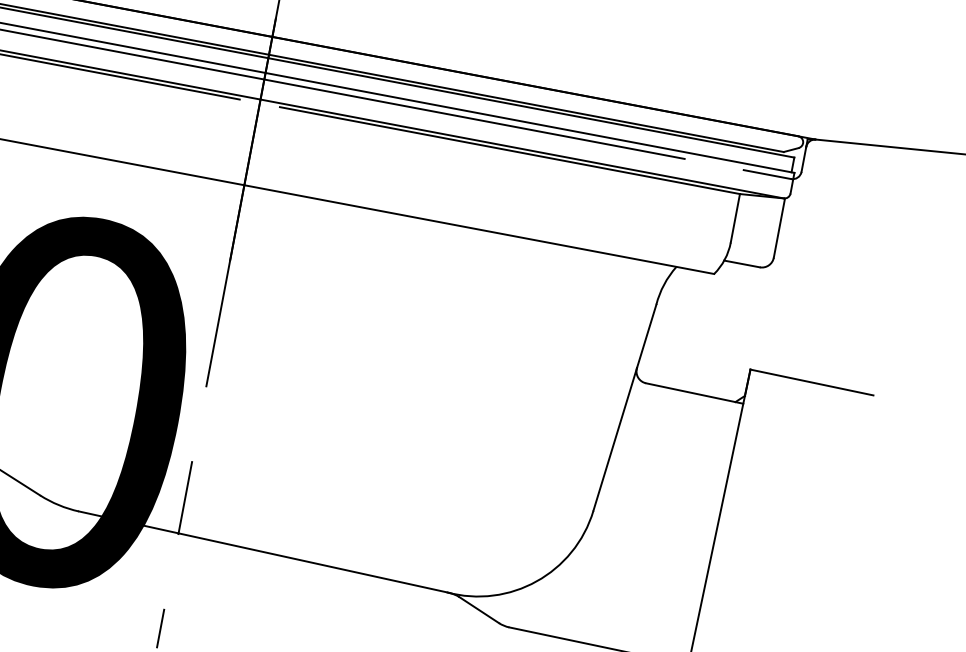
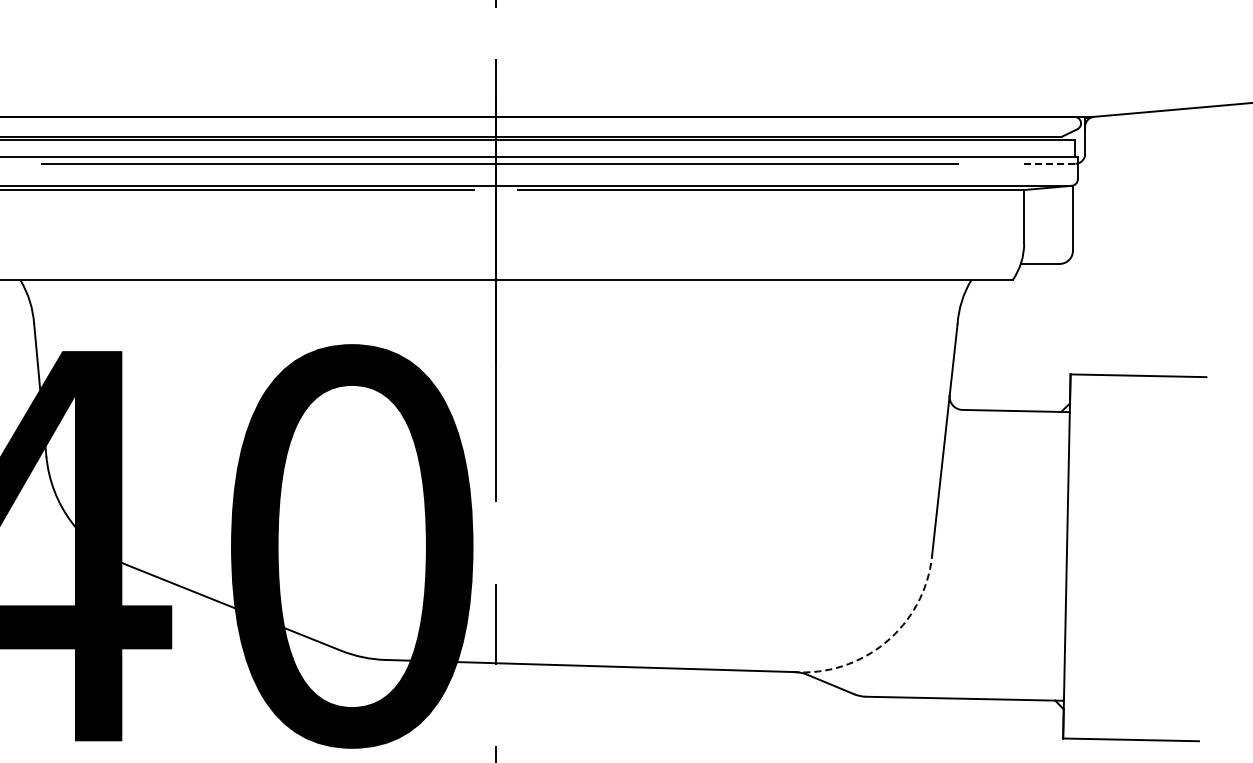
line: (766, 174) -> (1048, 163), solid -> dashed
arc: (536, 581) -> (885, 642), solid -> dashed

